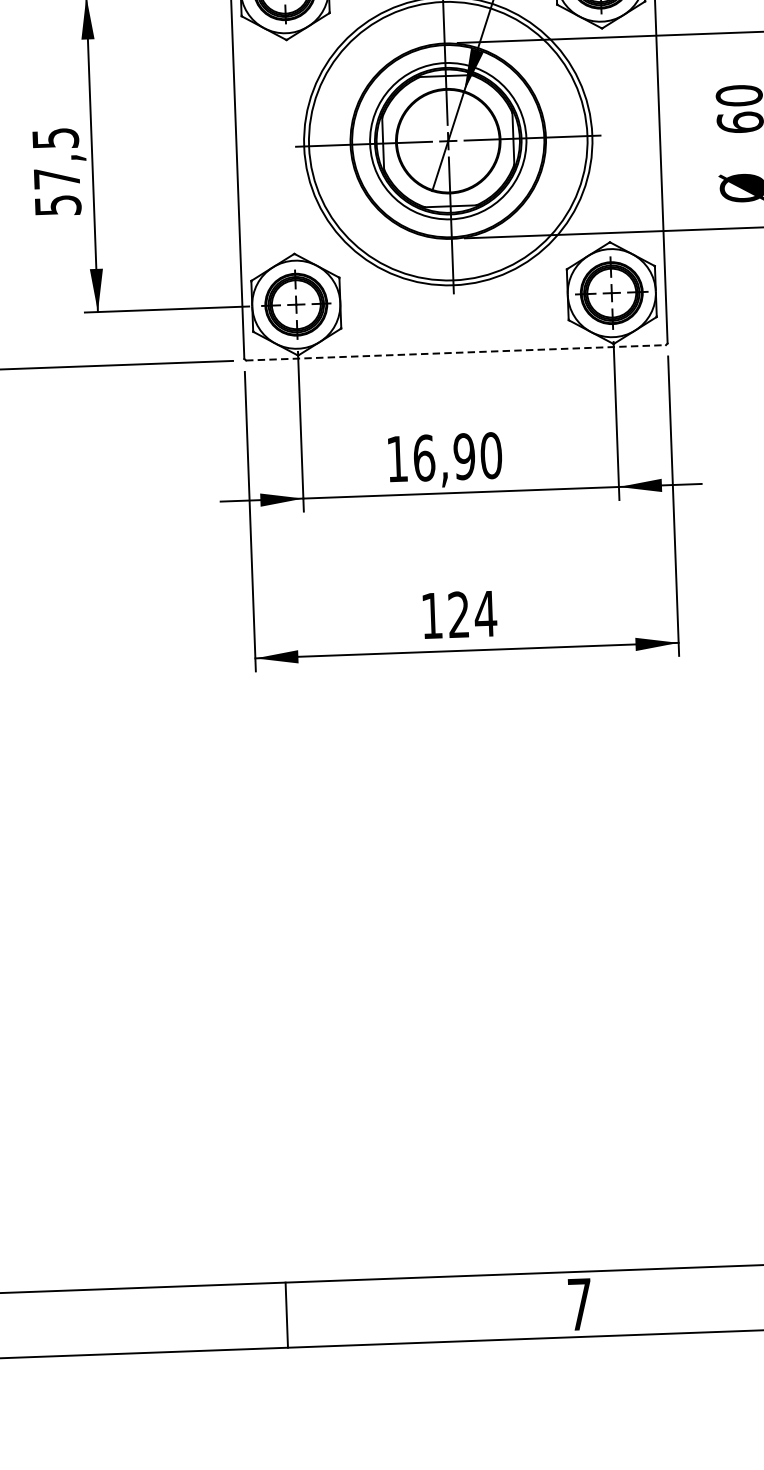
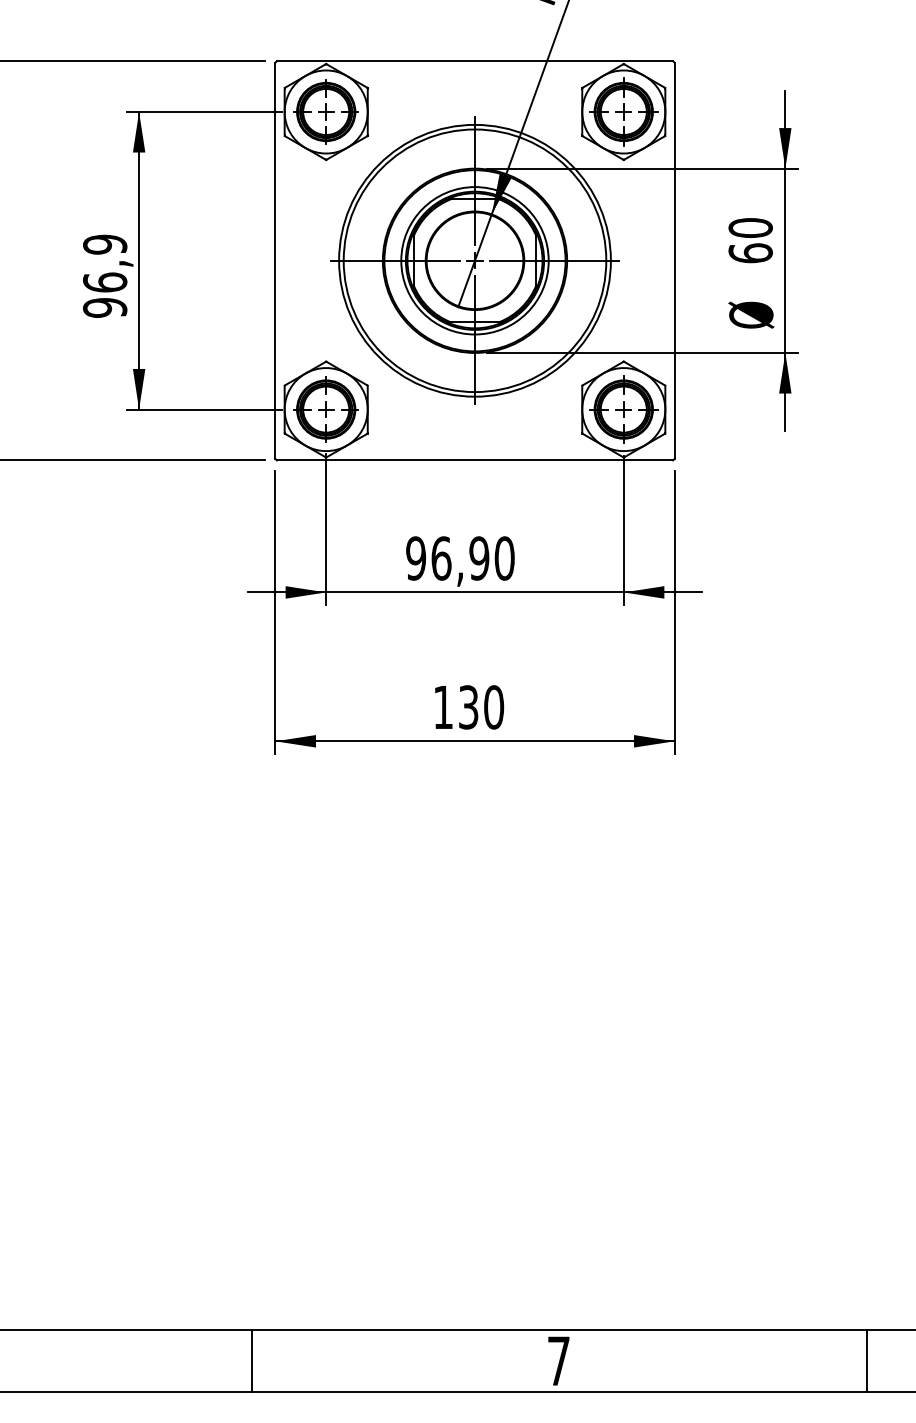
text: (57, 171) -> (105, 275), 57,5 -> 96,9
line: (456, 352) -> (475, 460), dashed -> solid
text: (396, 459) -> (415, 558), 16,90 -> 96,90
text: (472, 614) -> (481, 707), 124 -> 130
line: (286, 1314) -> (252, 1360), moved

